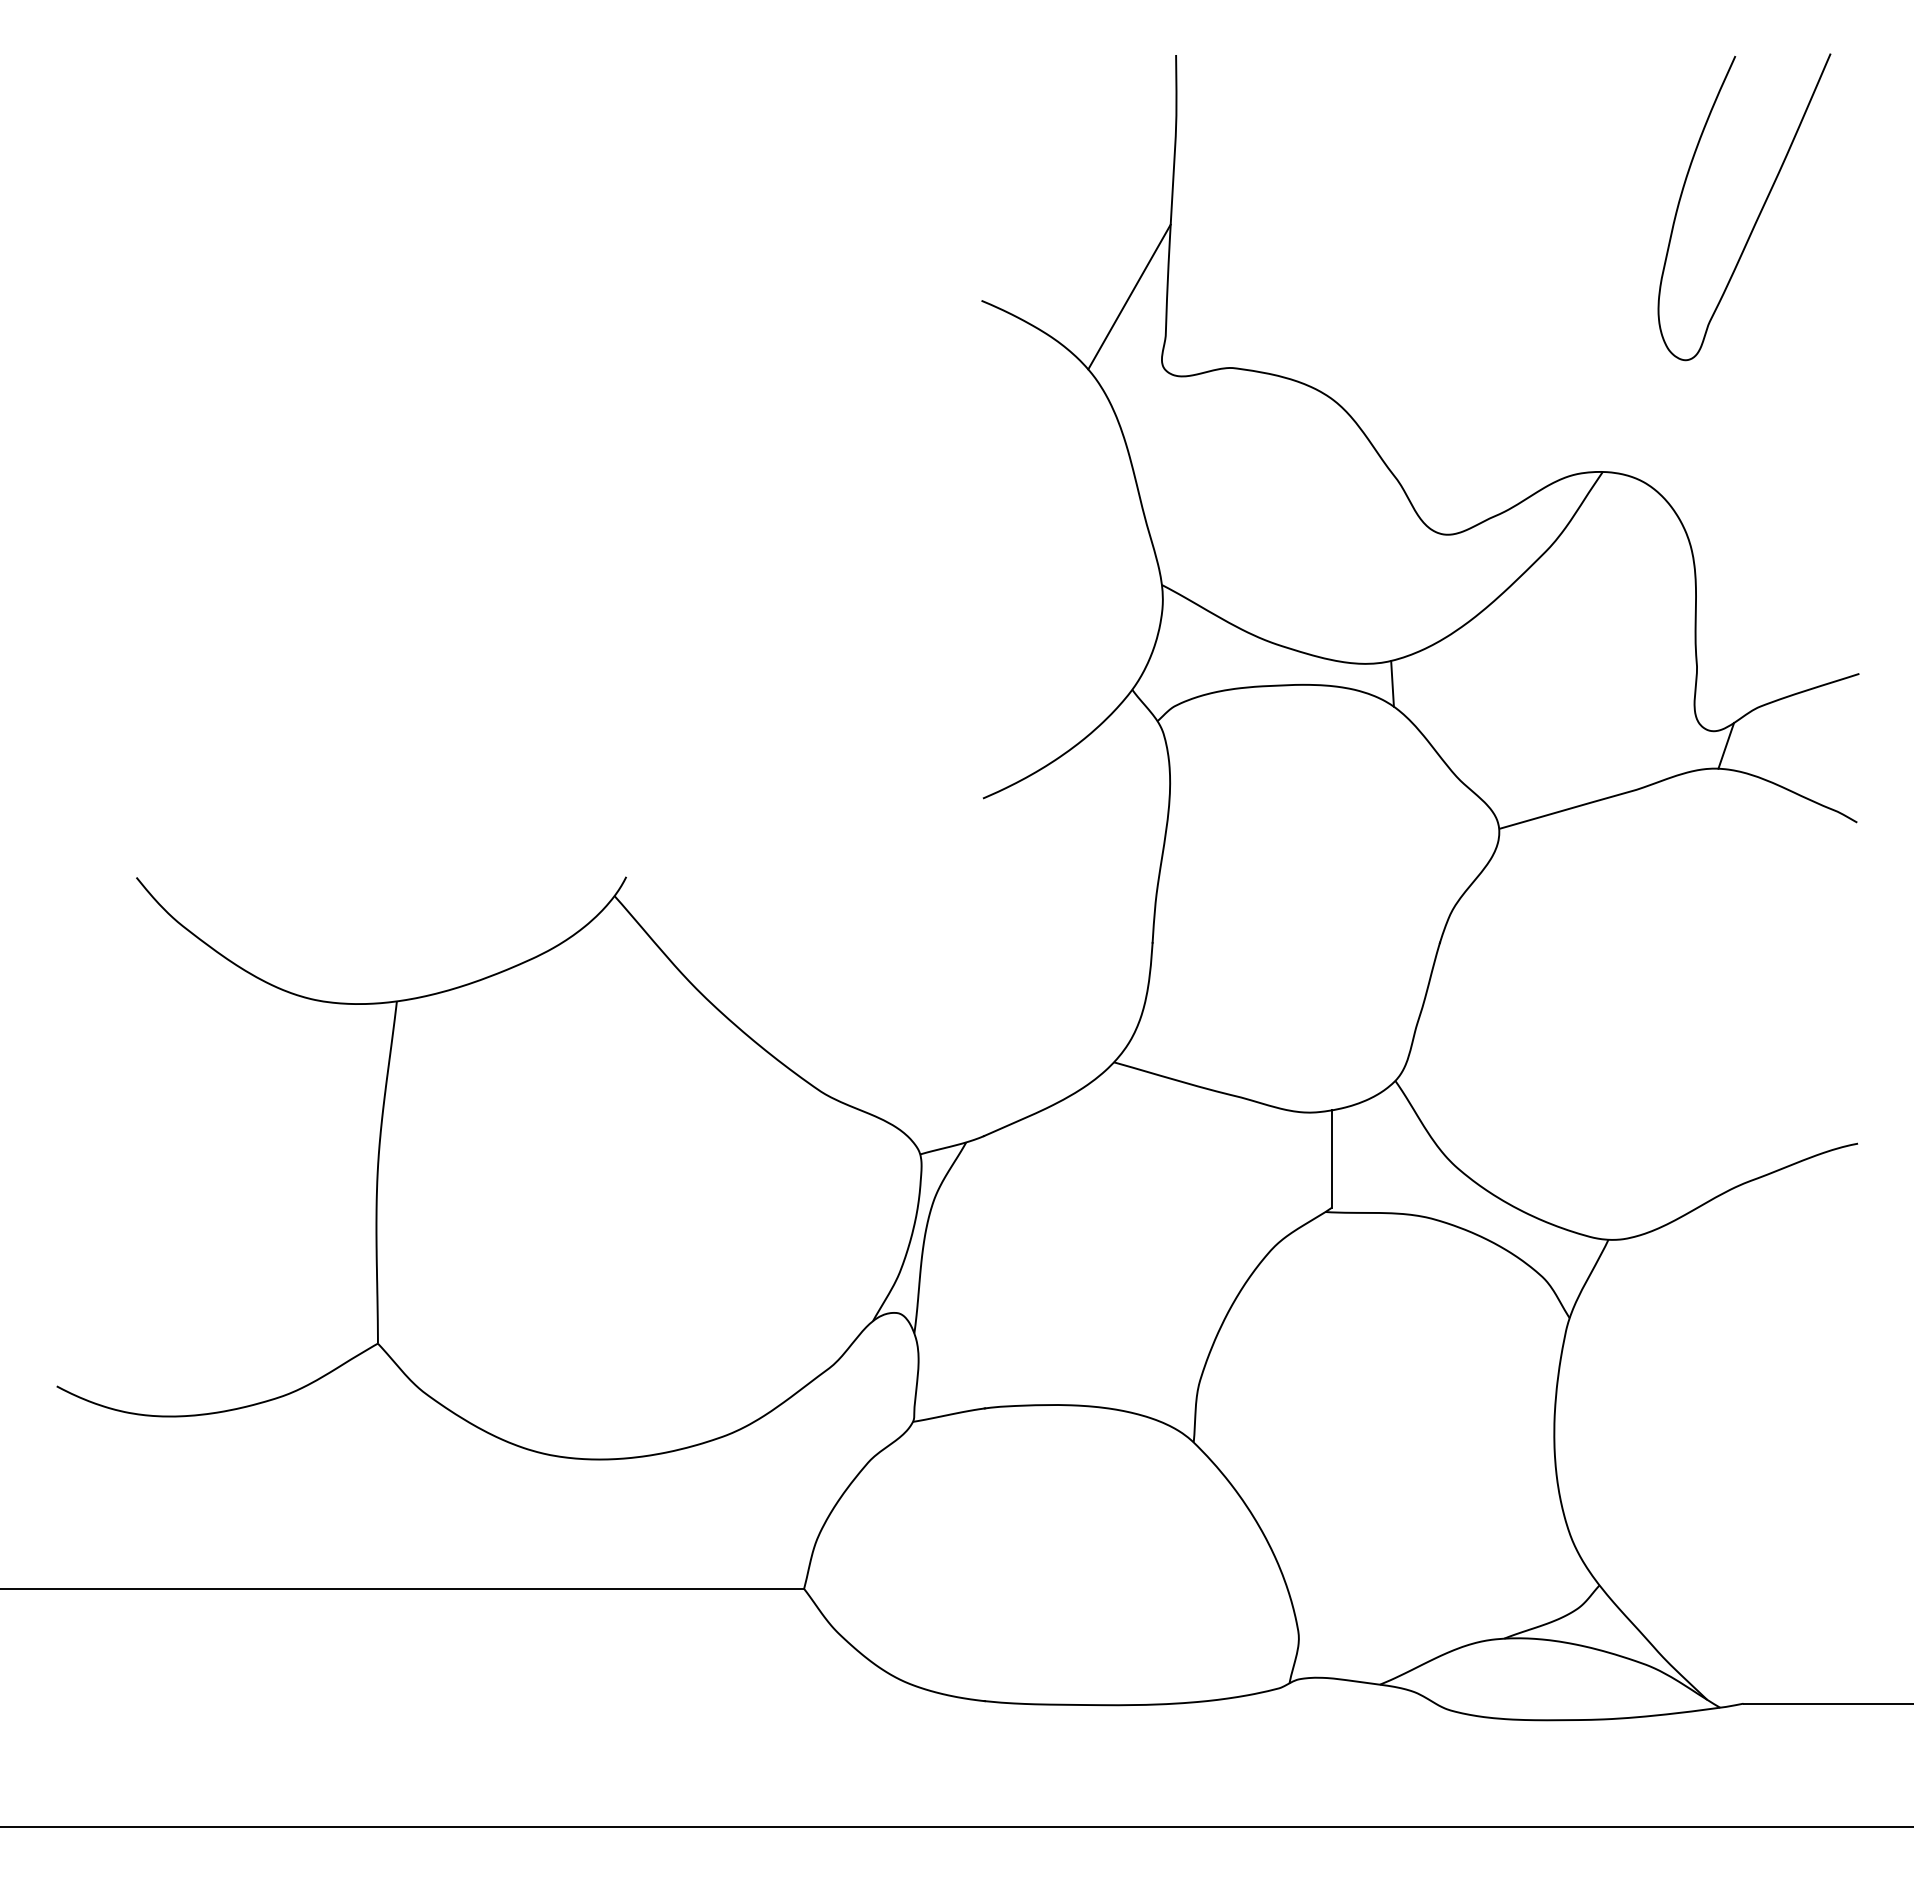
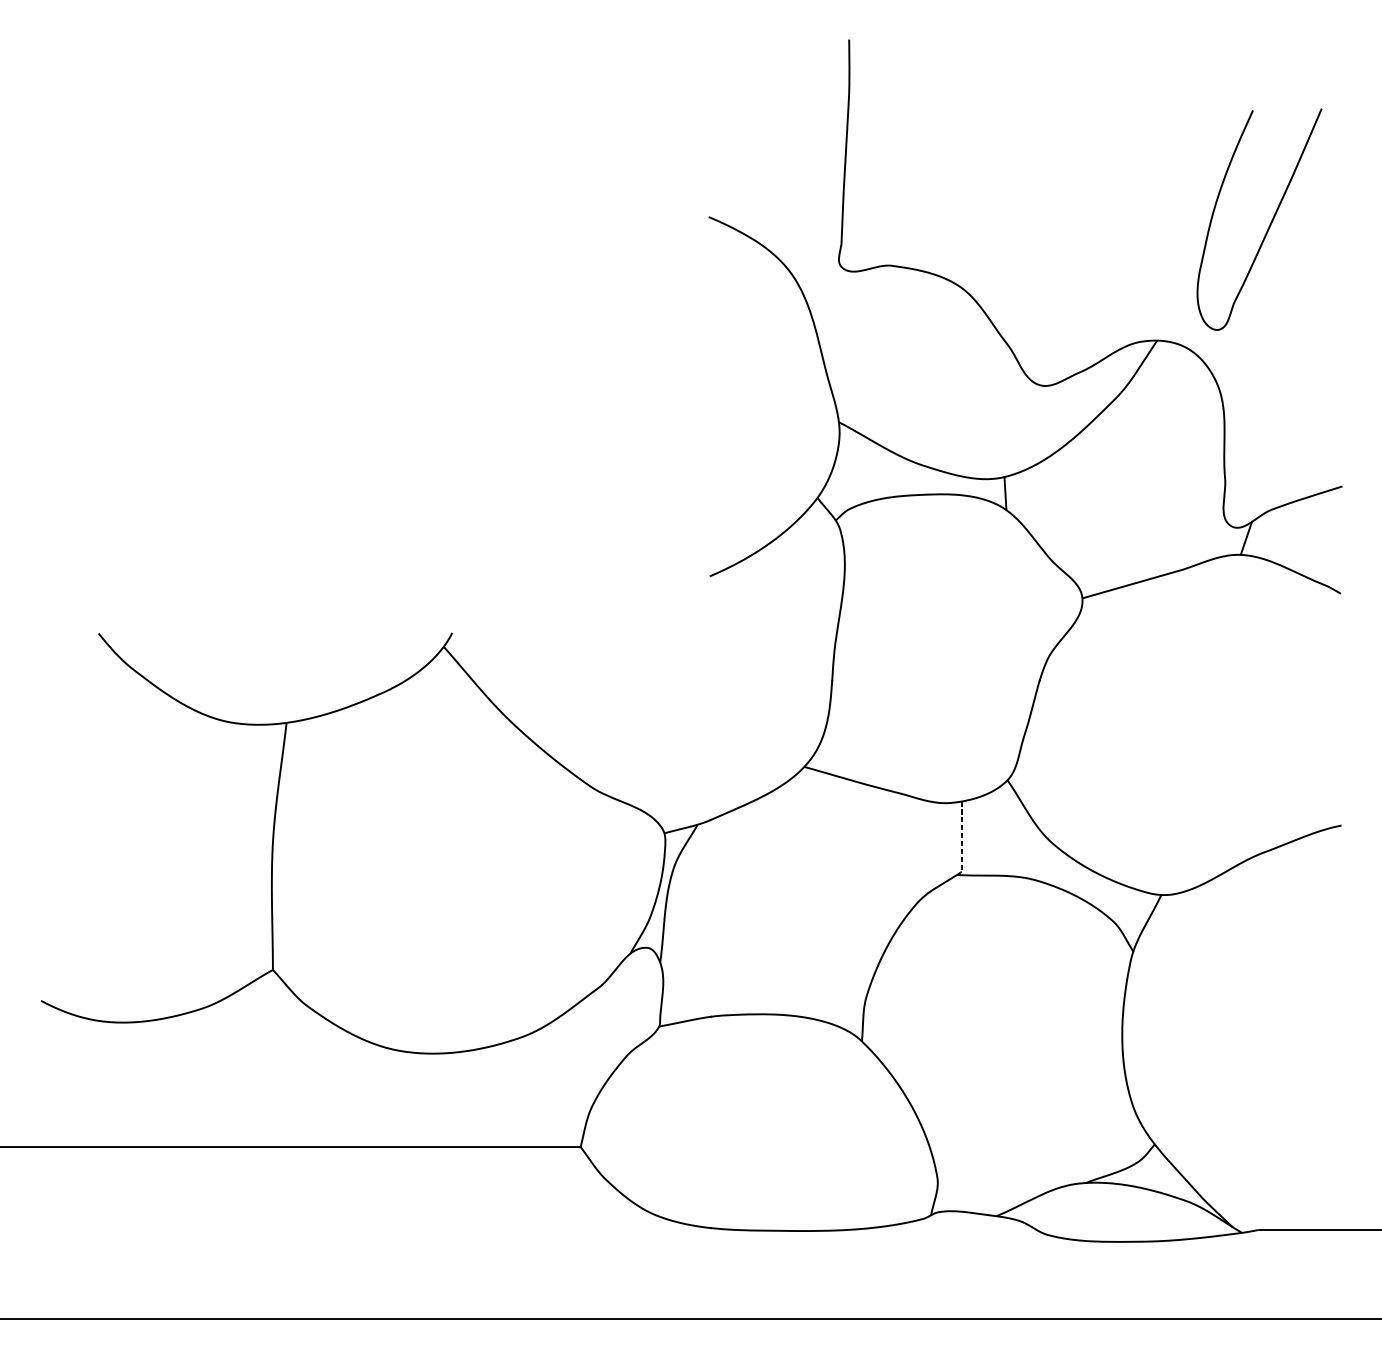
curve: (1758, 214) -> (1269, 224), moved
line: (1129, 296) -> (815, 213), removed
line: (1332, 1159) -> (962, 837), solid -> dashed

